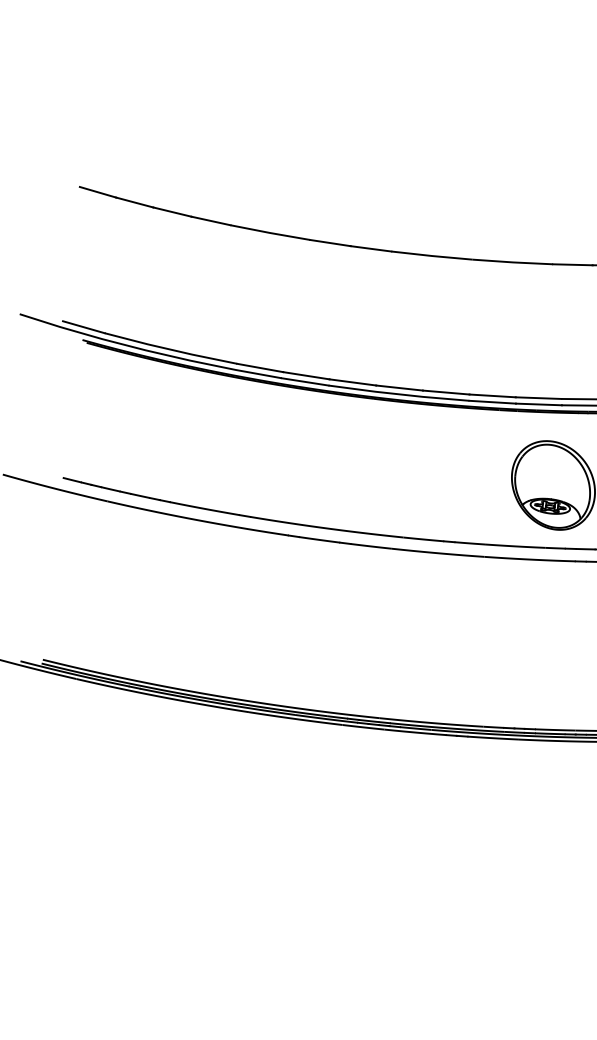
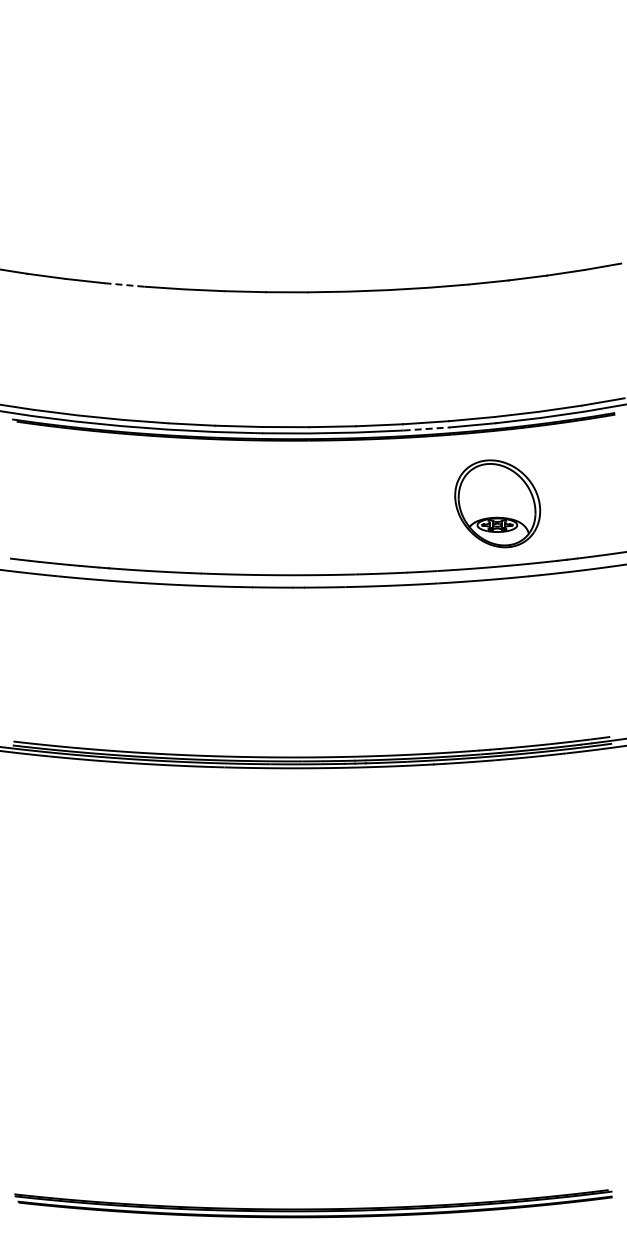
line: (211, 220) -> (124, 284), solid -> dashed
line: (493, 401) -> (427, 428), solid -> dashed

